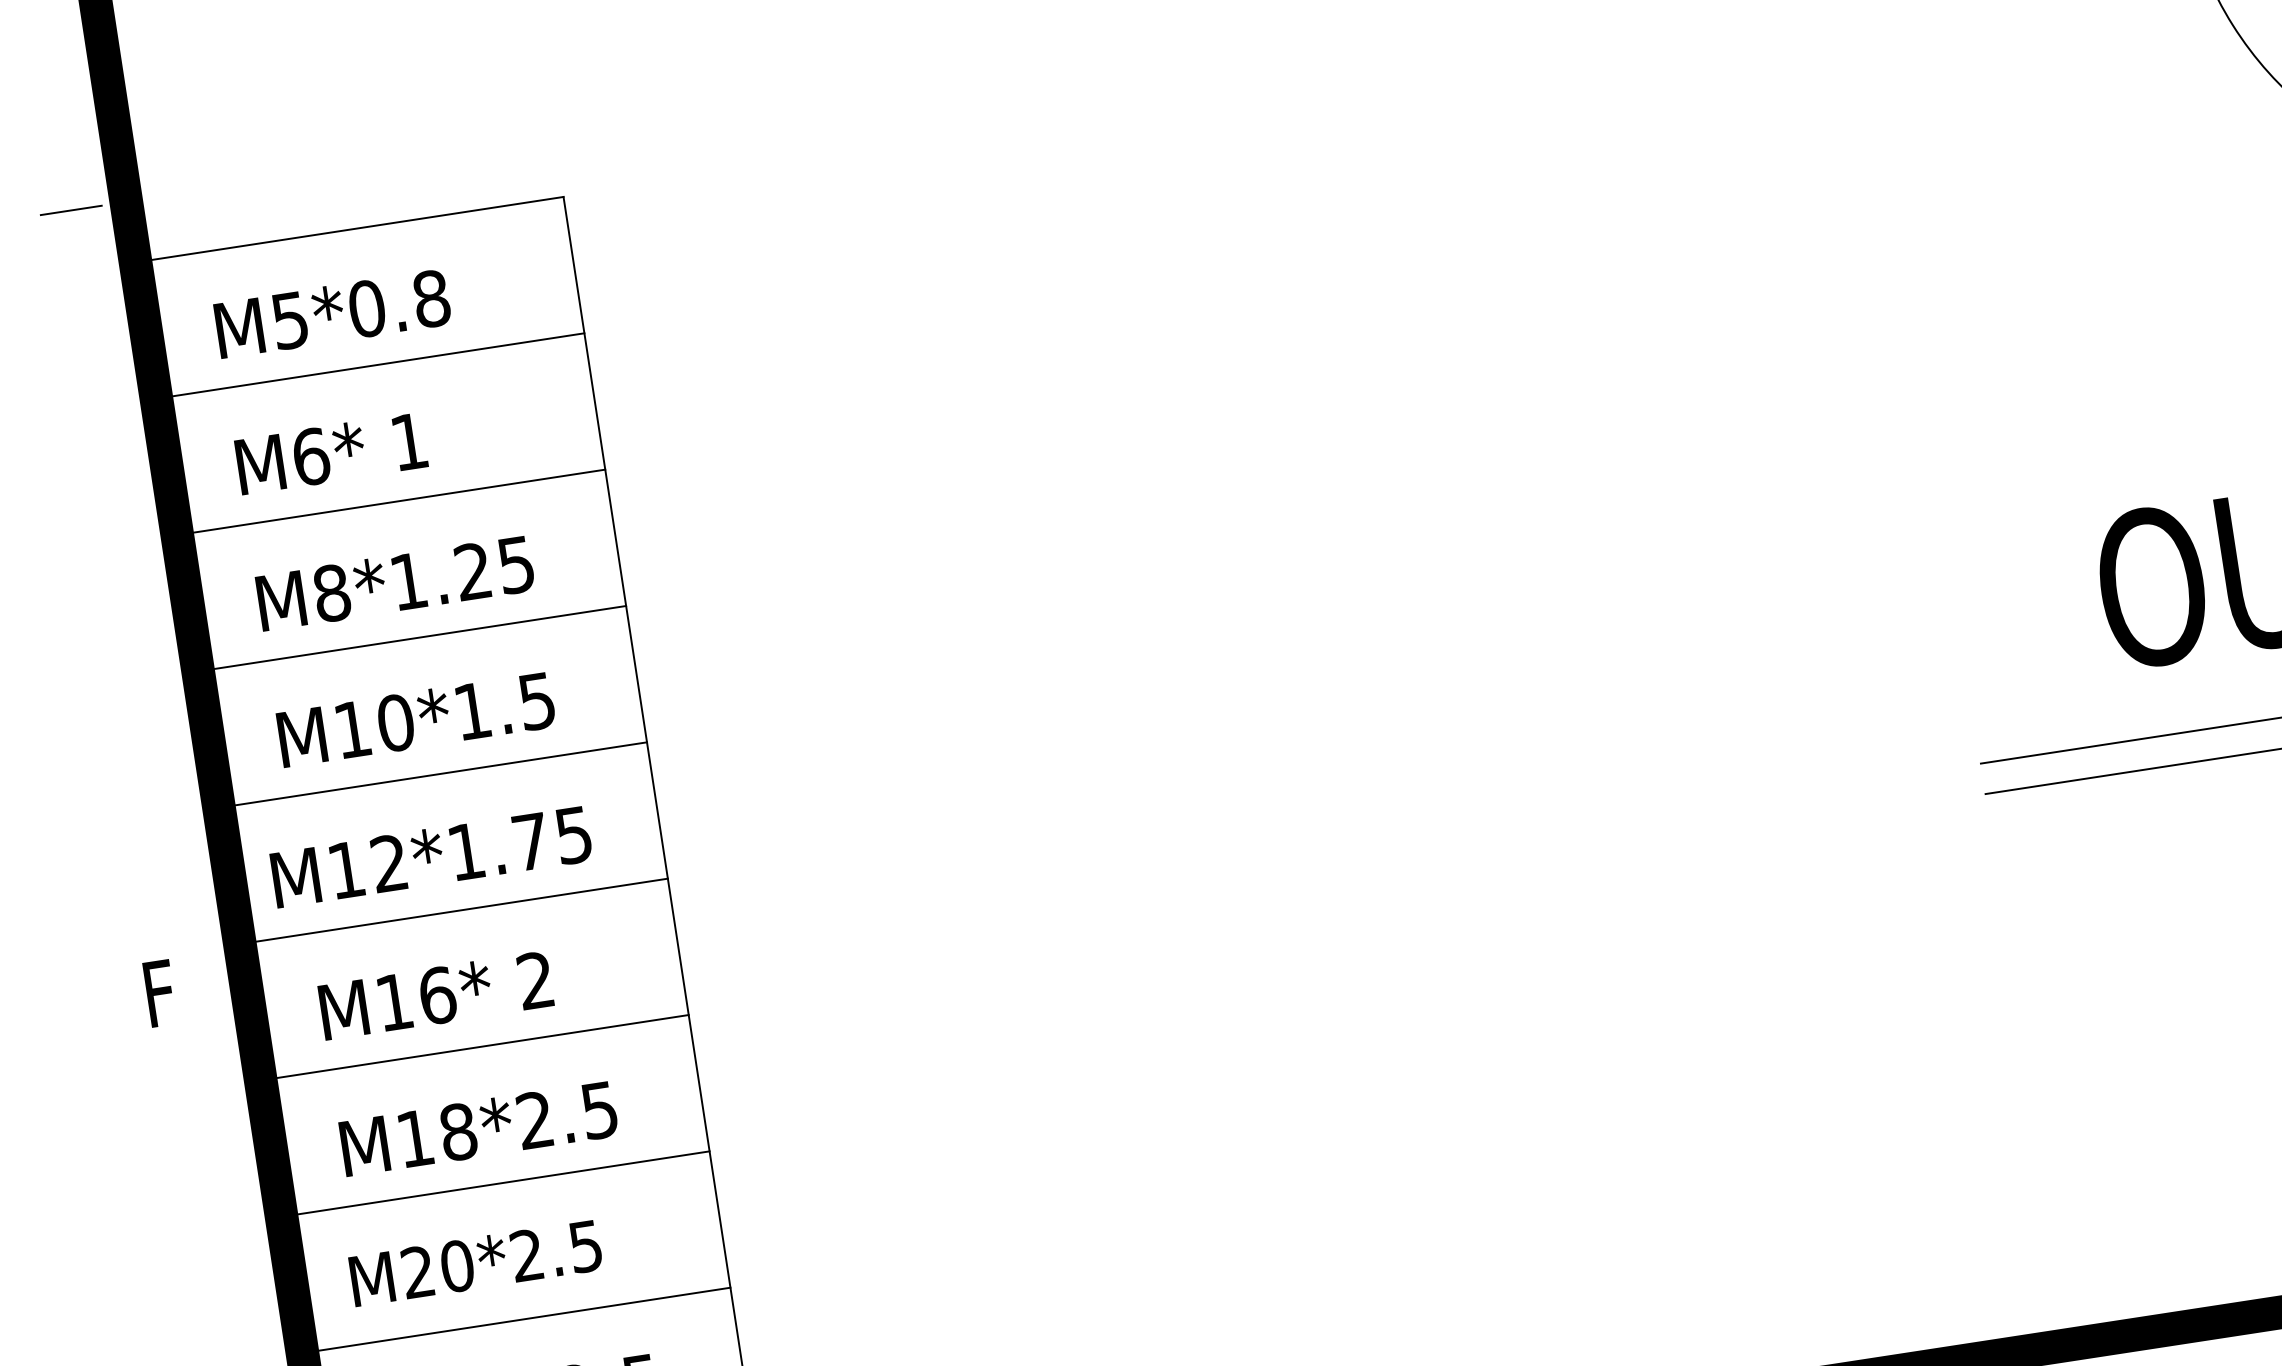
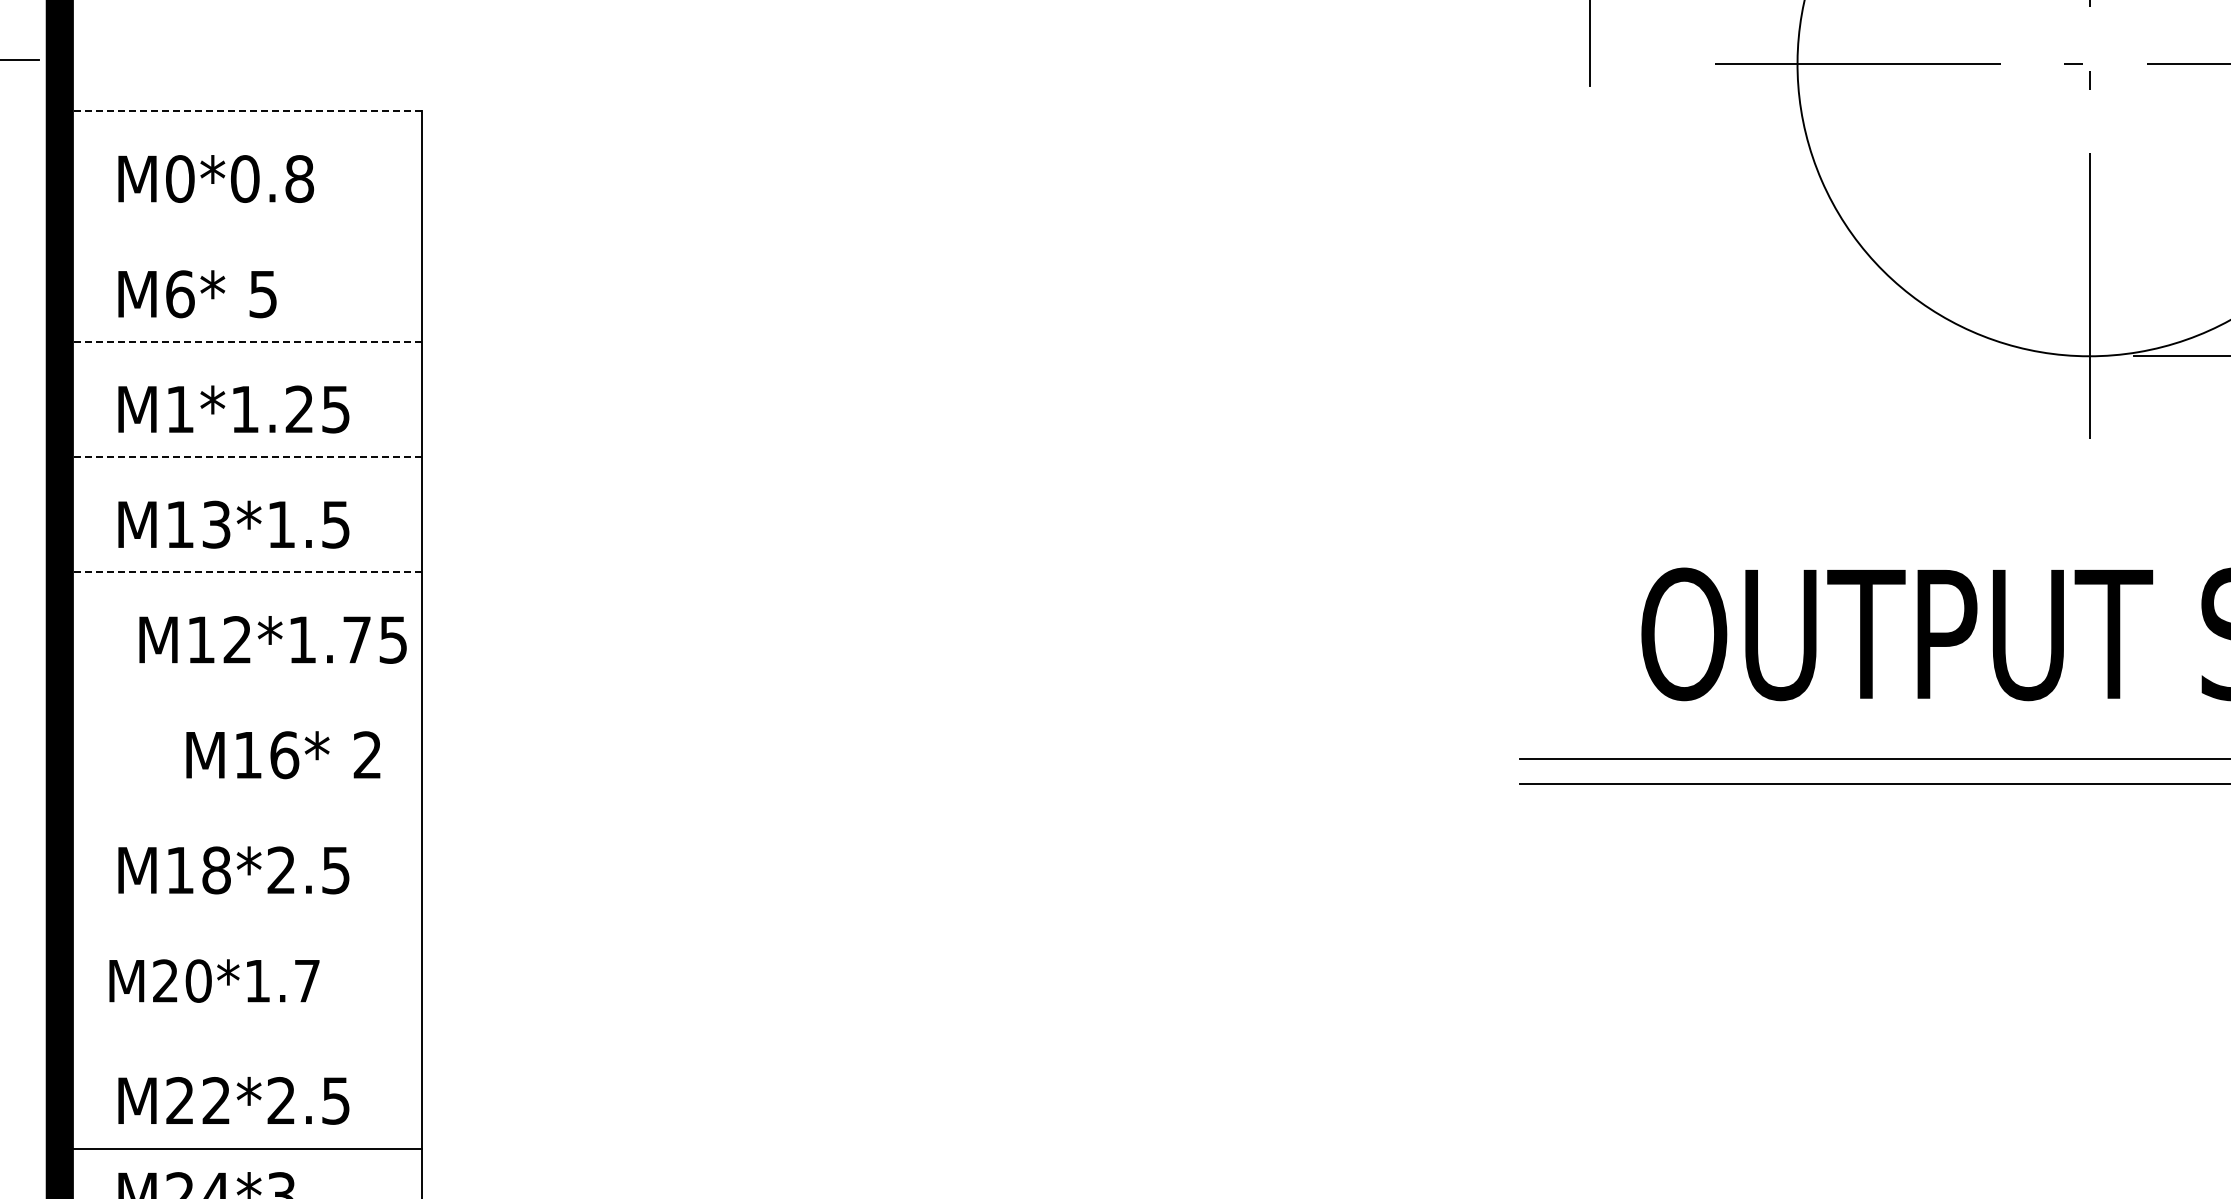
line: (349, 229) -> (240, 111), solid -> dashed
text: (290, 319) -> (180, 178), M5*0.8 -> M0*0.8
line: (370, 365) -> (240, 226), removed
text: (408, 442) -> (262, 294), 1 -> 5
line: (390, 501) -> (240, 341), solid -> dashed
text: (332, 593) -> (180, 409), M8*1.25 -> M1*1.25
line: (411, 639) -> (240, 457), solid -> dashed
text: (395, 722) -> (216, 524), M10*1.5 -> M13*1.5
line: (432, 775) -> (240, 572), solid -> dashed
text: (430, 856) -> (272, 639), moved
line: (453, 911) -> (240, 687), removed
text: (436, 996) -> (283, 755), moved
line: (474, 1047) -> (240, 802), removed
line: (495, 1184) -> (240, 918), removed
text: (556, 1250) -> (282, 980), M20*2.5 -> M20*1.7
line: (516, 1320) -> (240, 1033), removed

